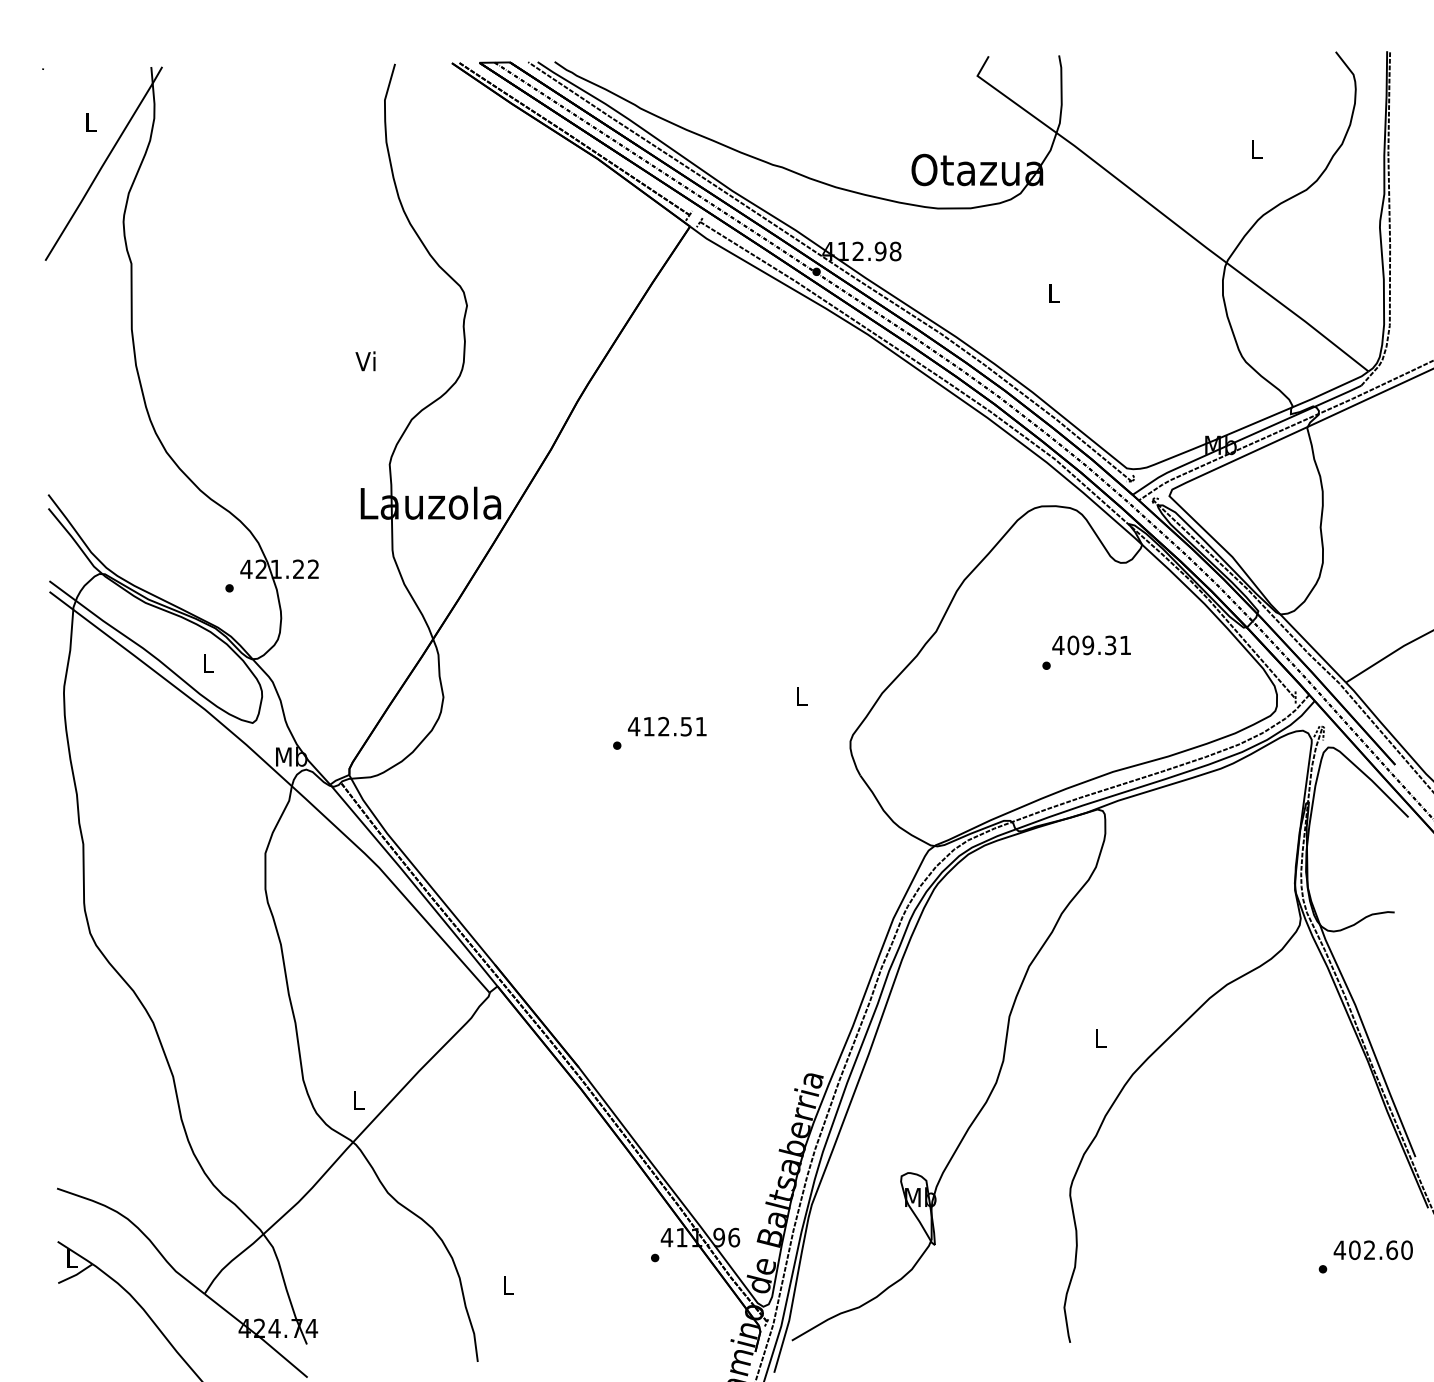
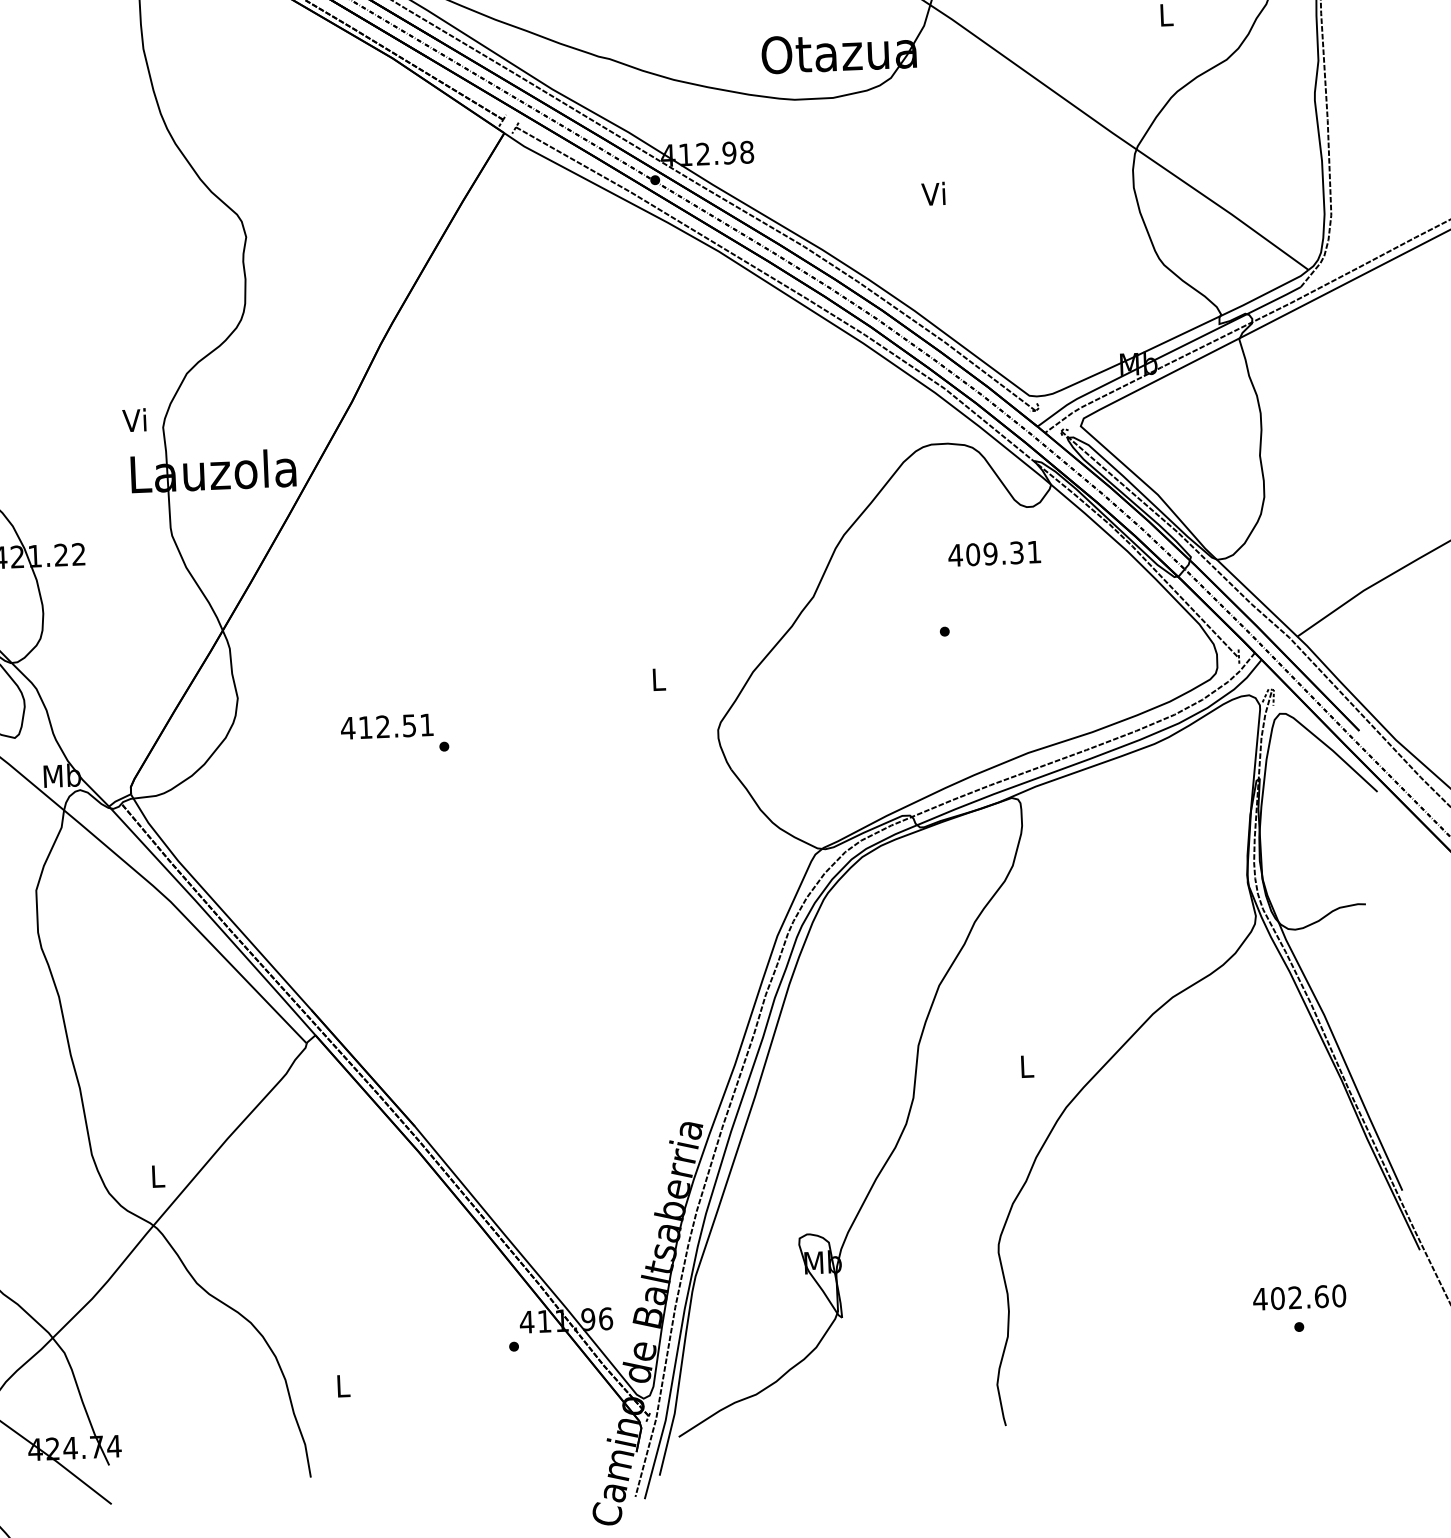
text: (1052, 293) -> (933, 193), L -> Vi
text: (365, 361) -> (134, 420), moved
text: (1091, 645) -> (994, 553), moved
text: (667, 726) -> (387, 726), moved
text: (1372, 1250) -> (1298, 1297), moved

